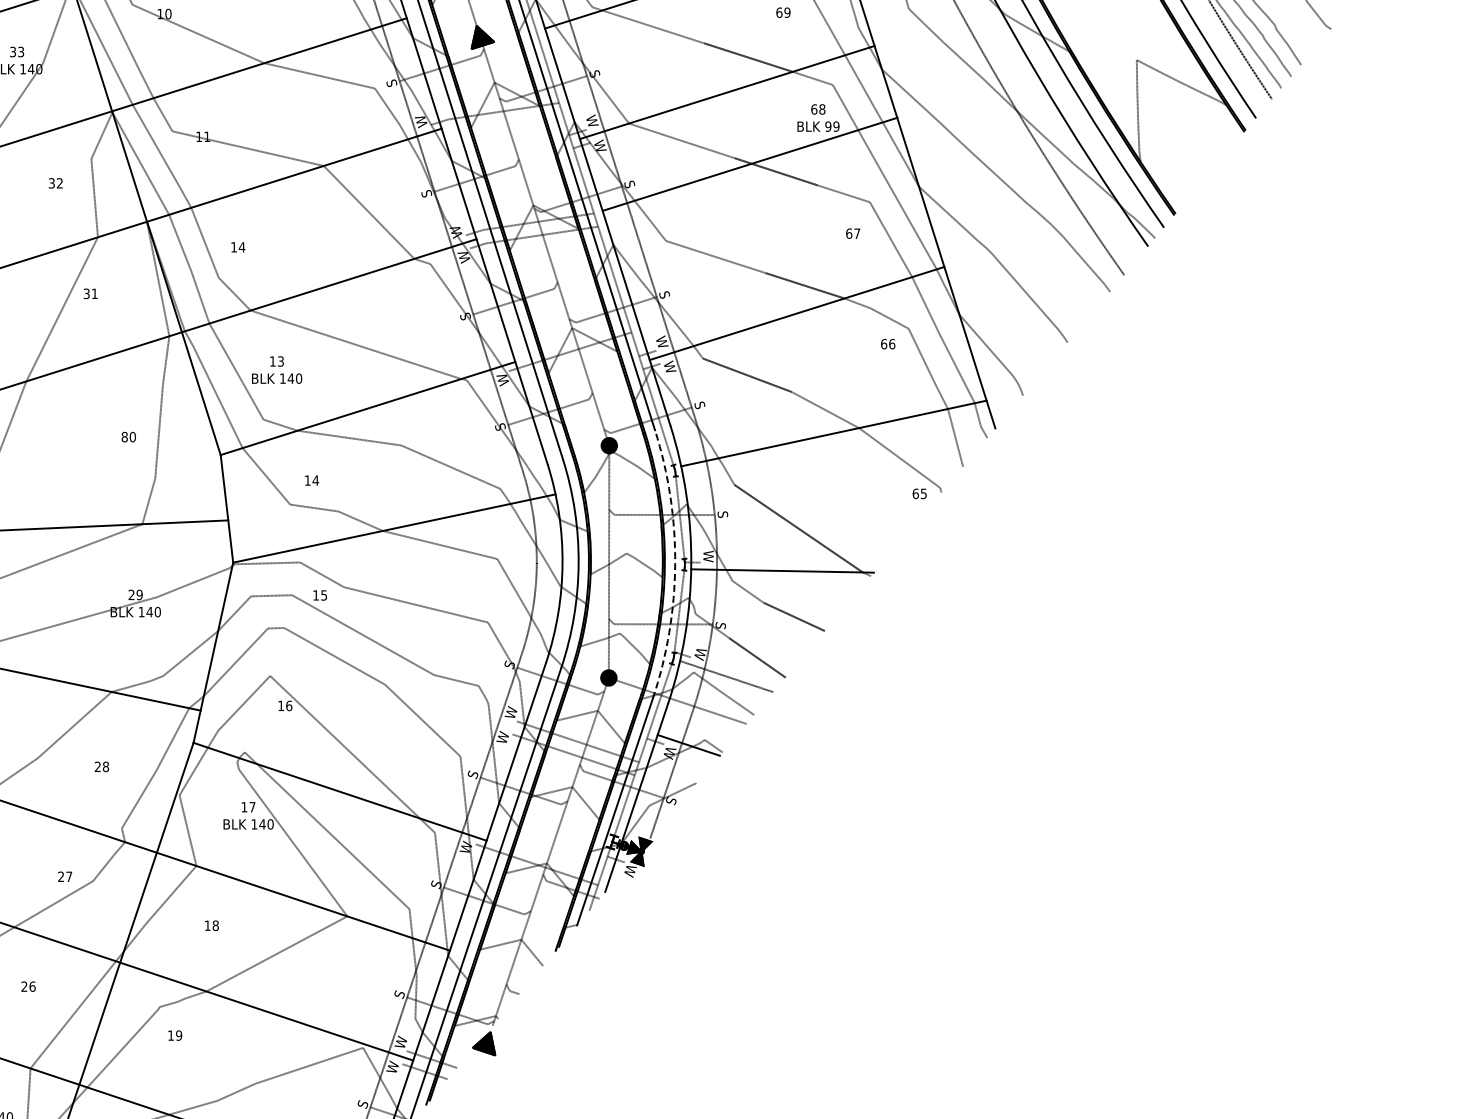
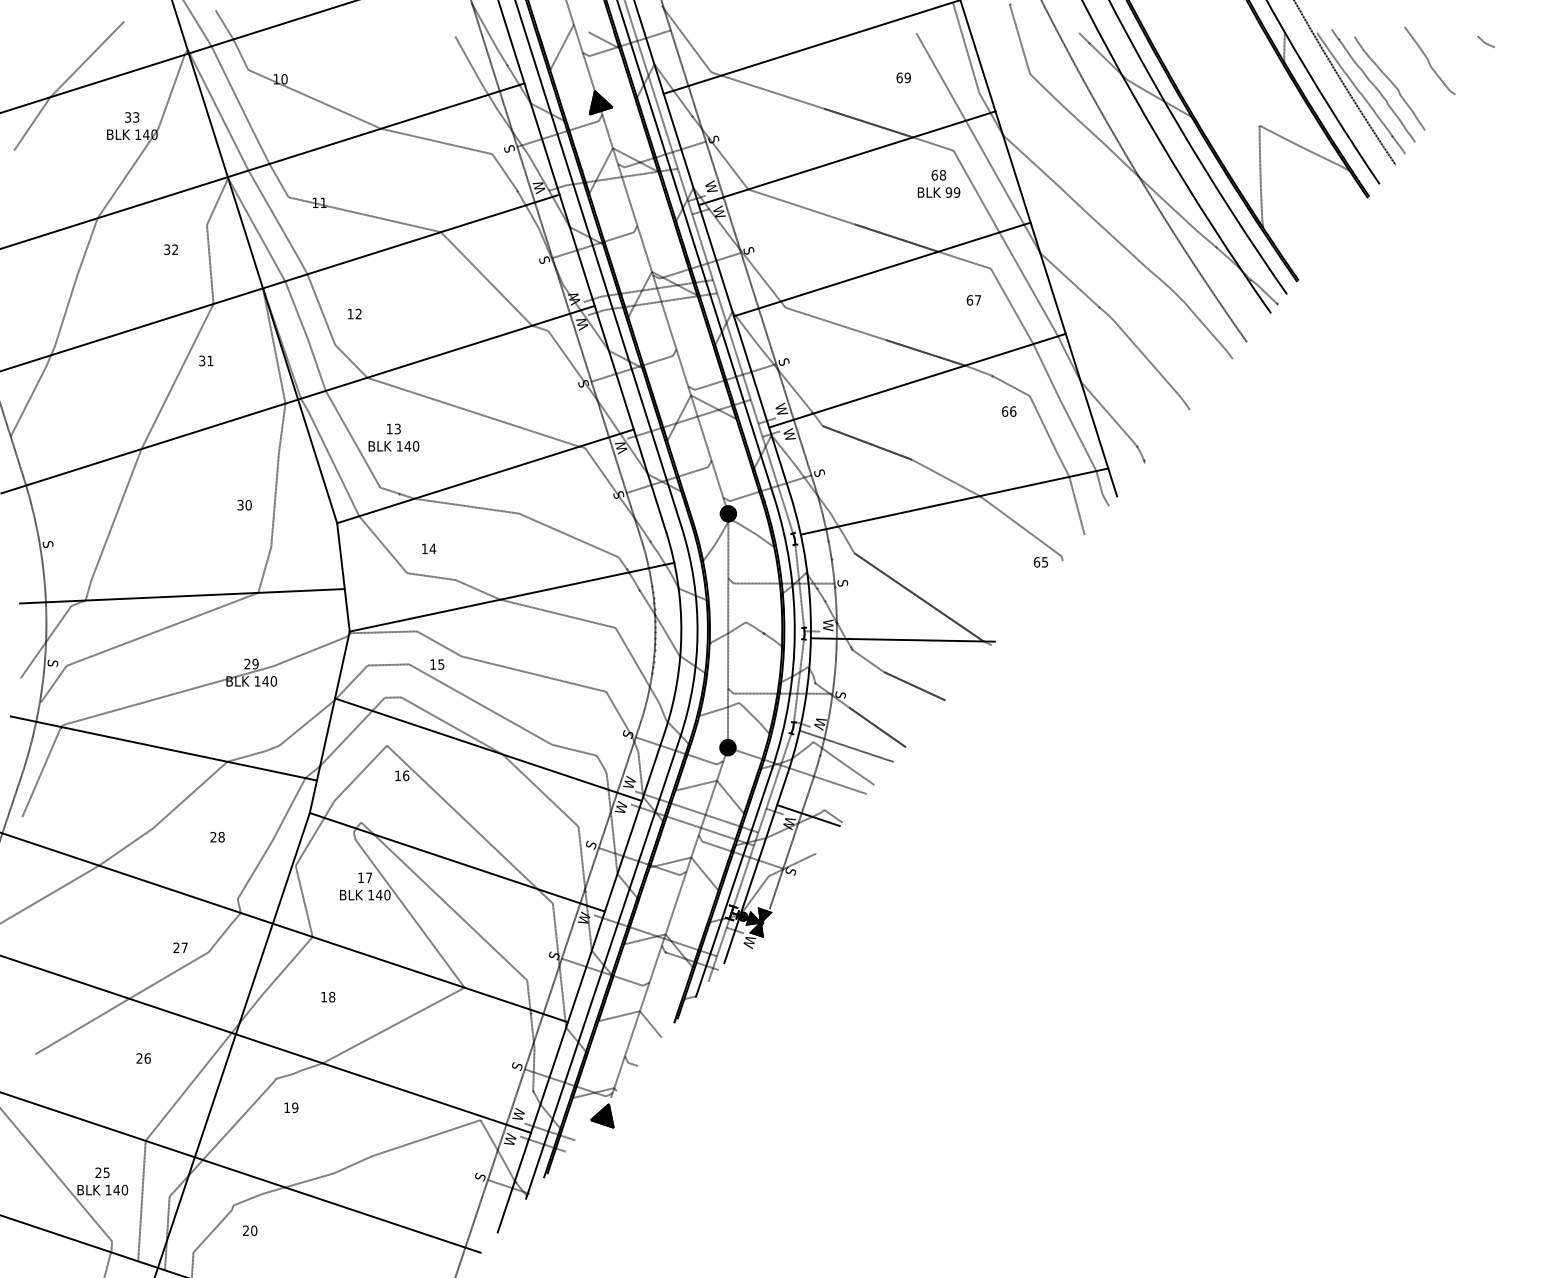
line: (749, 164) -> (881, 269), moved
text: (241, 246) -> (358, 313), 14 -> 12
text: (124, 437) -> (240, 505), 80 -> 30
arc: (674, 564) -> (794, 633), dashed -> solid
line: (371, 679) -> (488, 749), added

